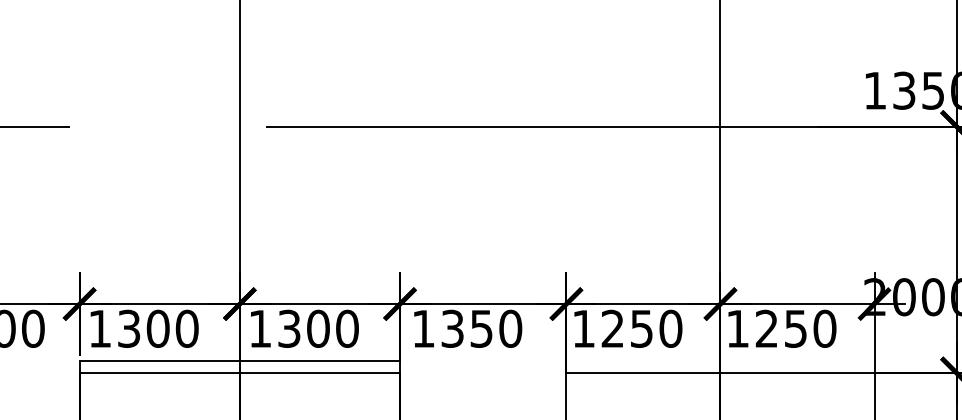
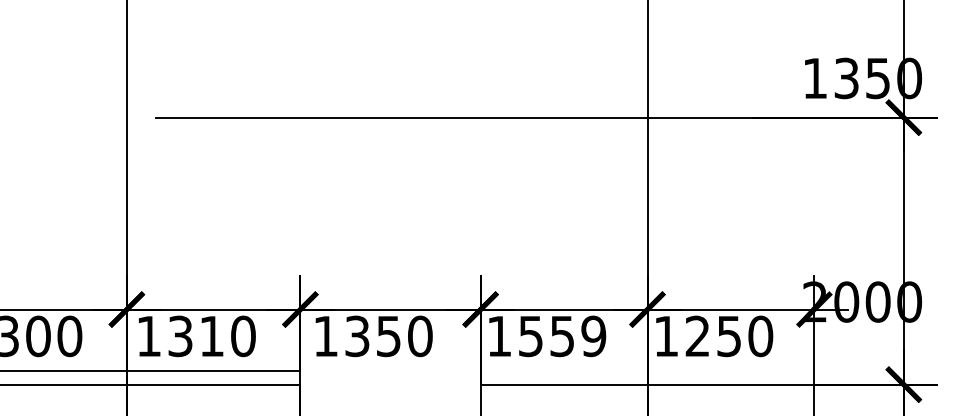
text: (318, 328) -> (212, 335), 1300 -> 1310
text: (641, 328) -> (561, 335), 1250 -> 1559

